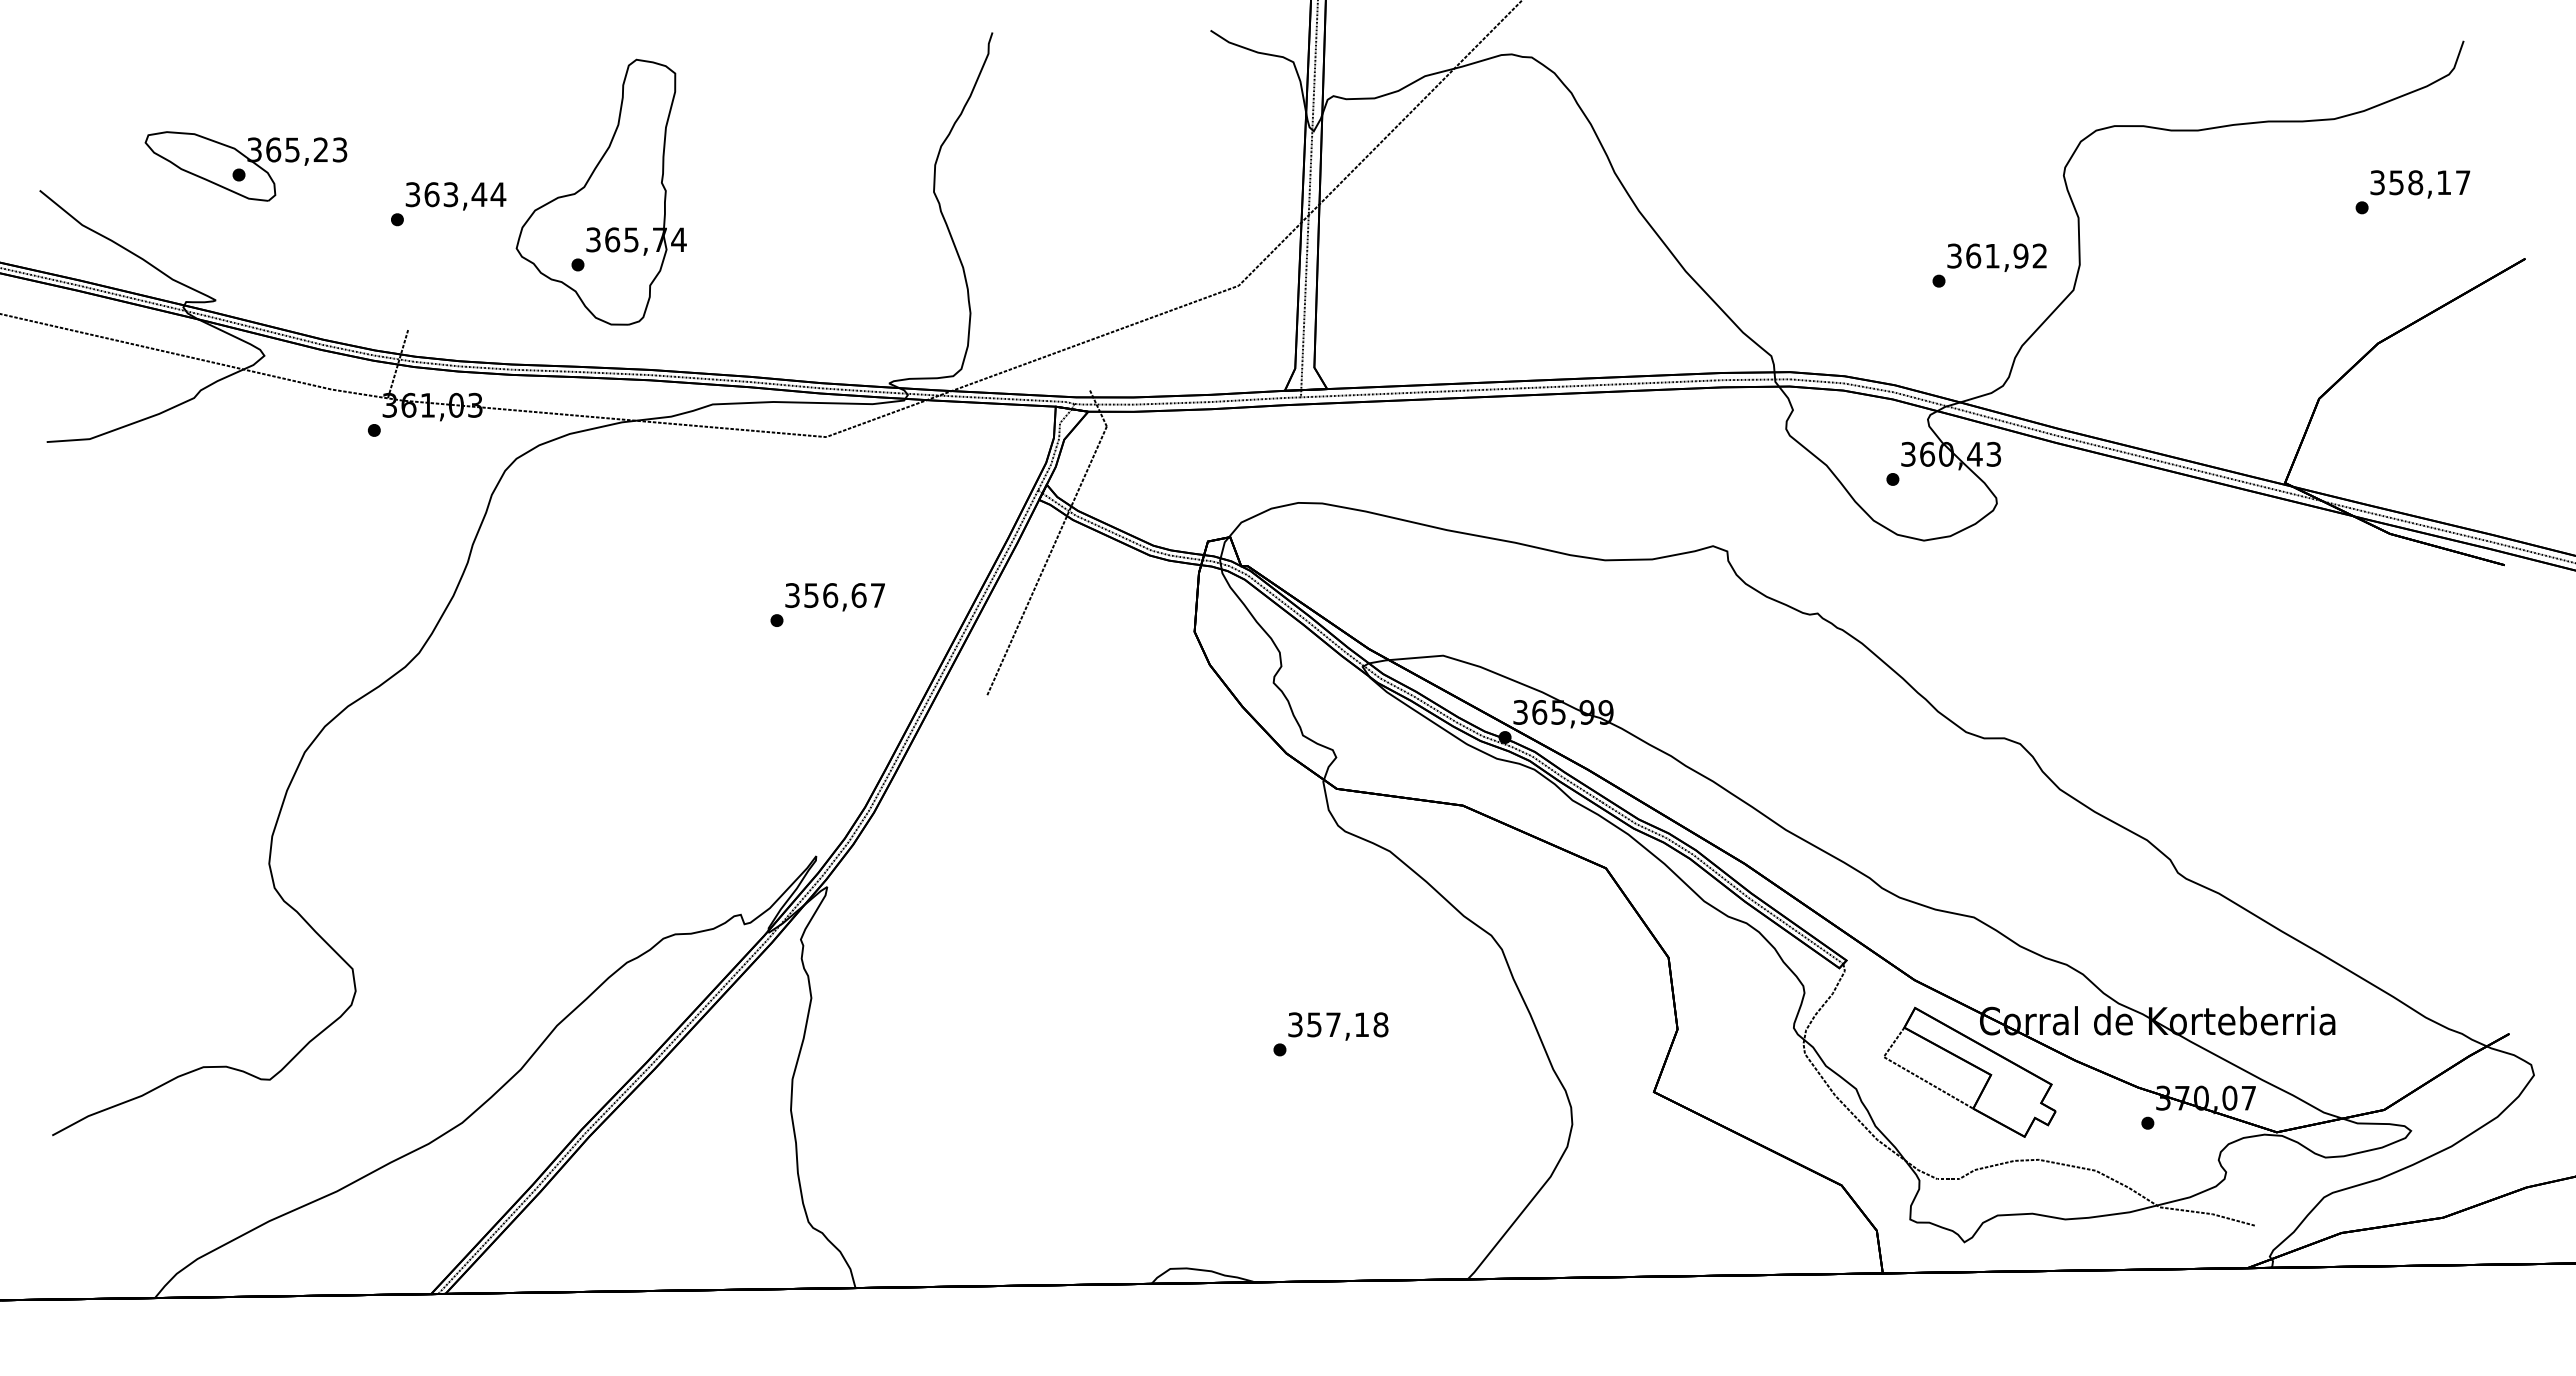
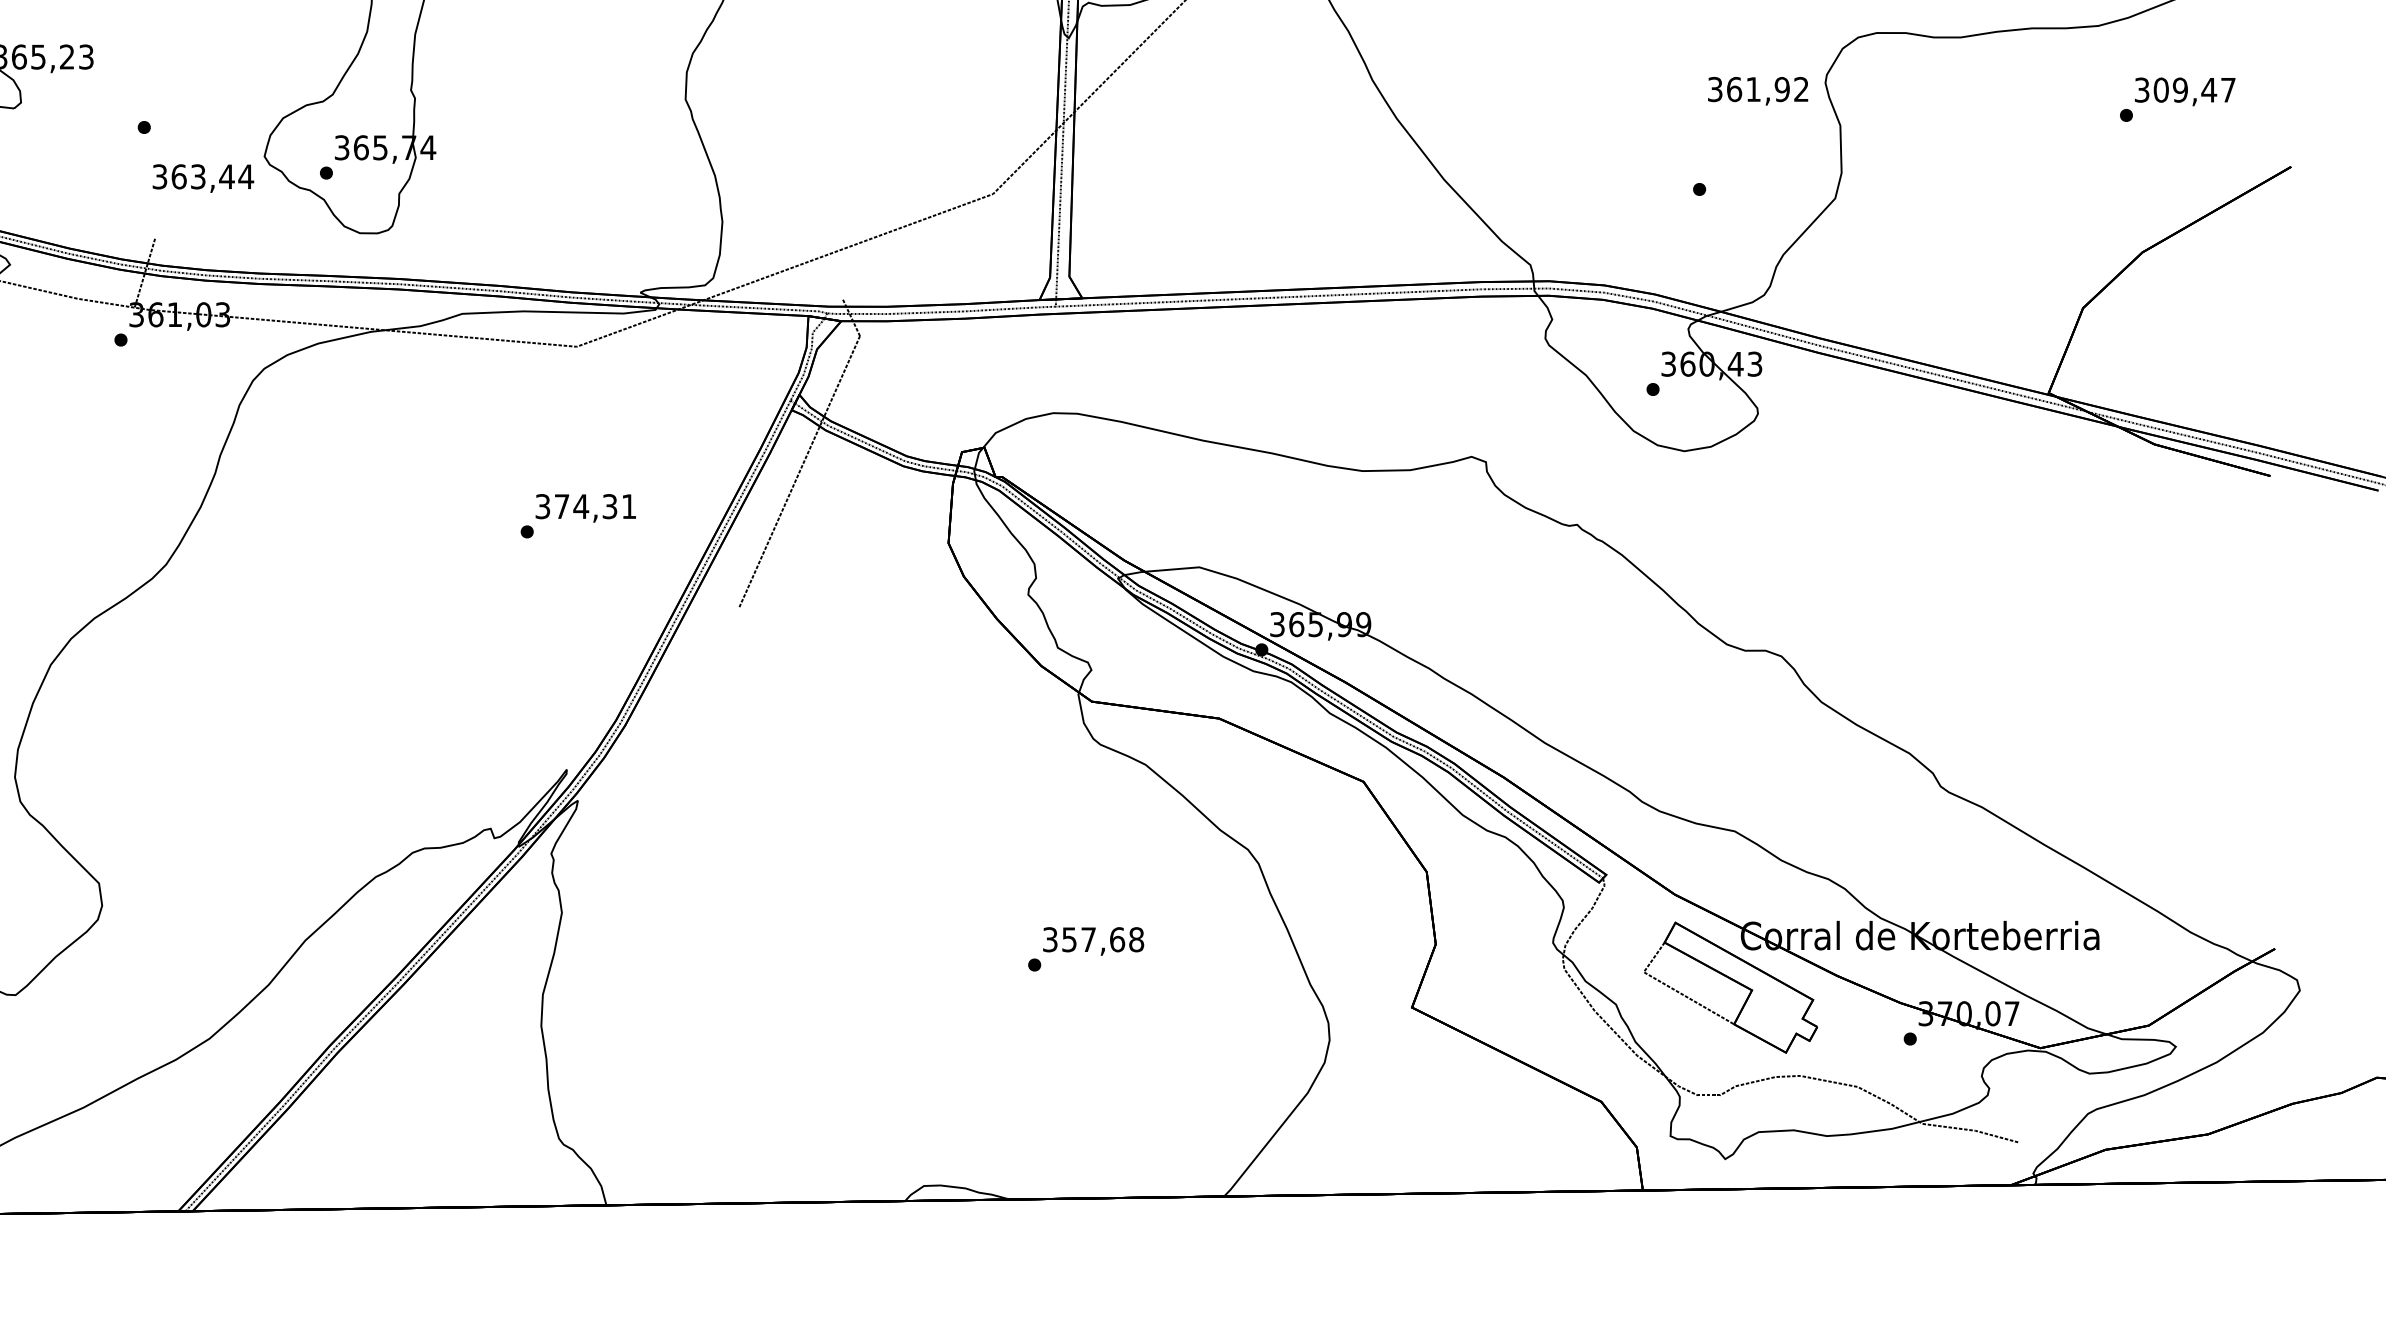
text: (2420, 182) -> (2185, 89), 358,17 -> 309,47
text: (455, 196) -> (202, 178), moved
text: (1996, 257) -> (1757, 90), moved
text: (844, 595) -> (595, 506), 356,67 -> 374,31
text: (1361, 1024) -> (1116, 939), 357,18 -> 357,68

